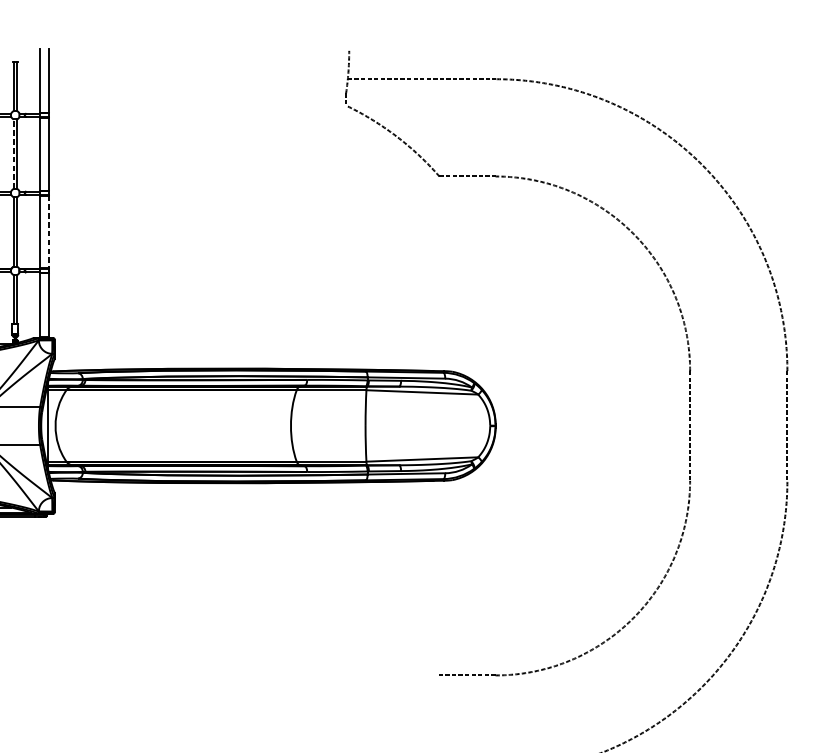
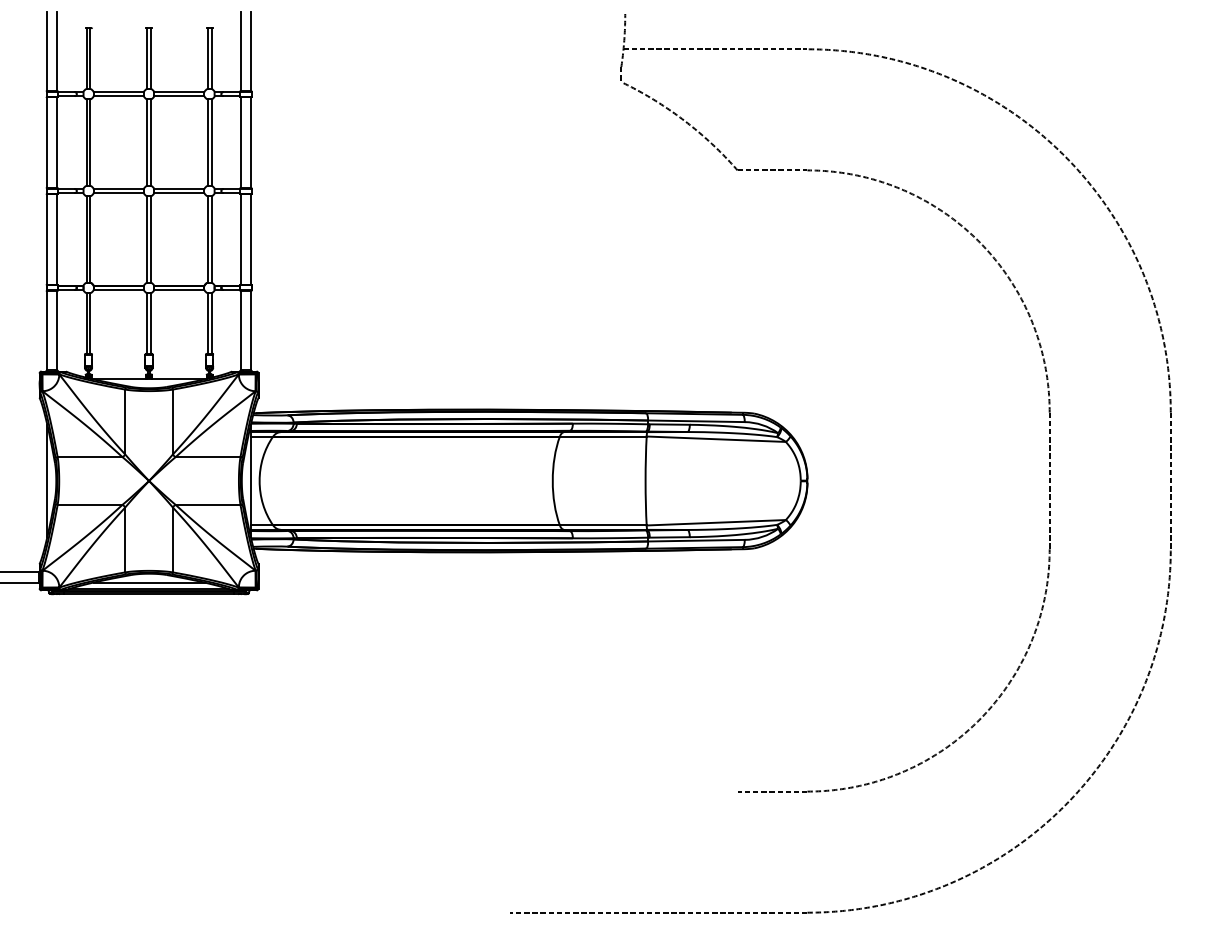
line: (13, 154) -> (207, 142), dashed -> solid
line: (49, 232) -> (251, 240), dashed -> solid

